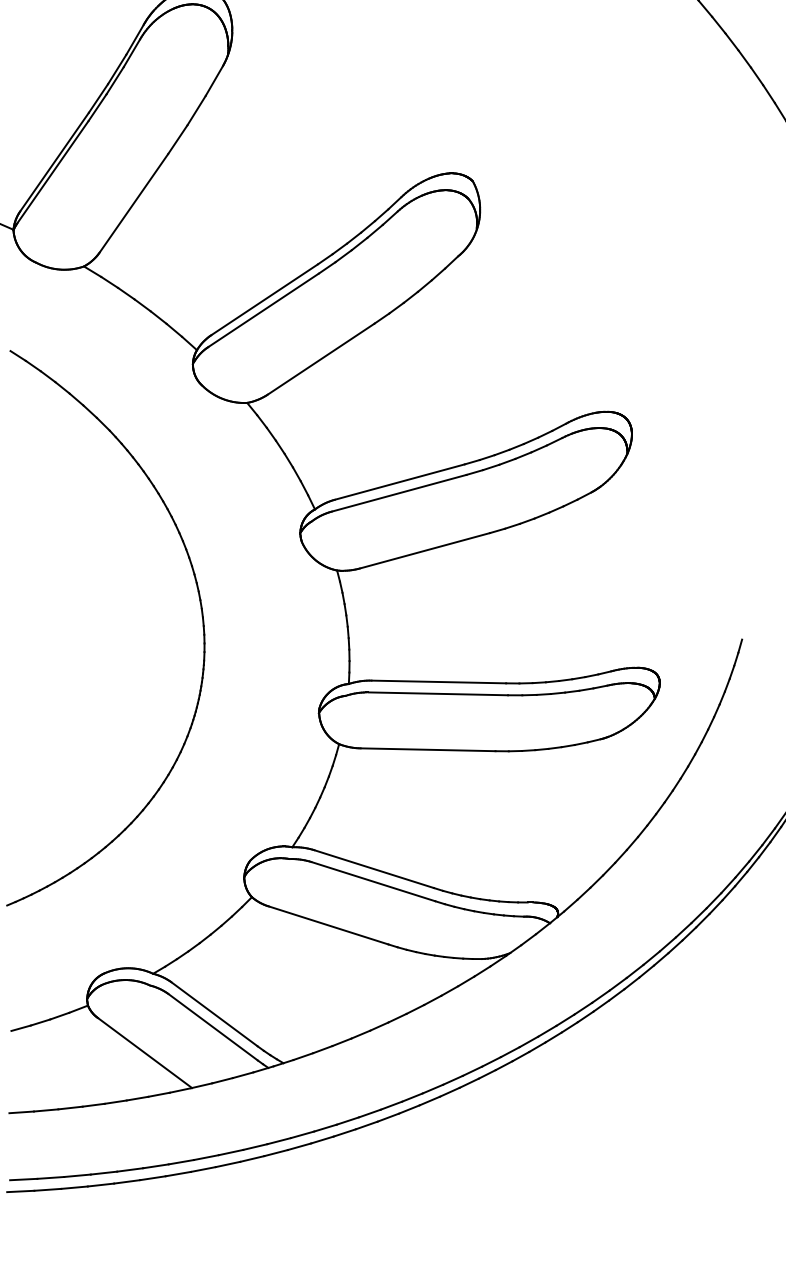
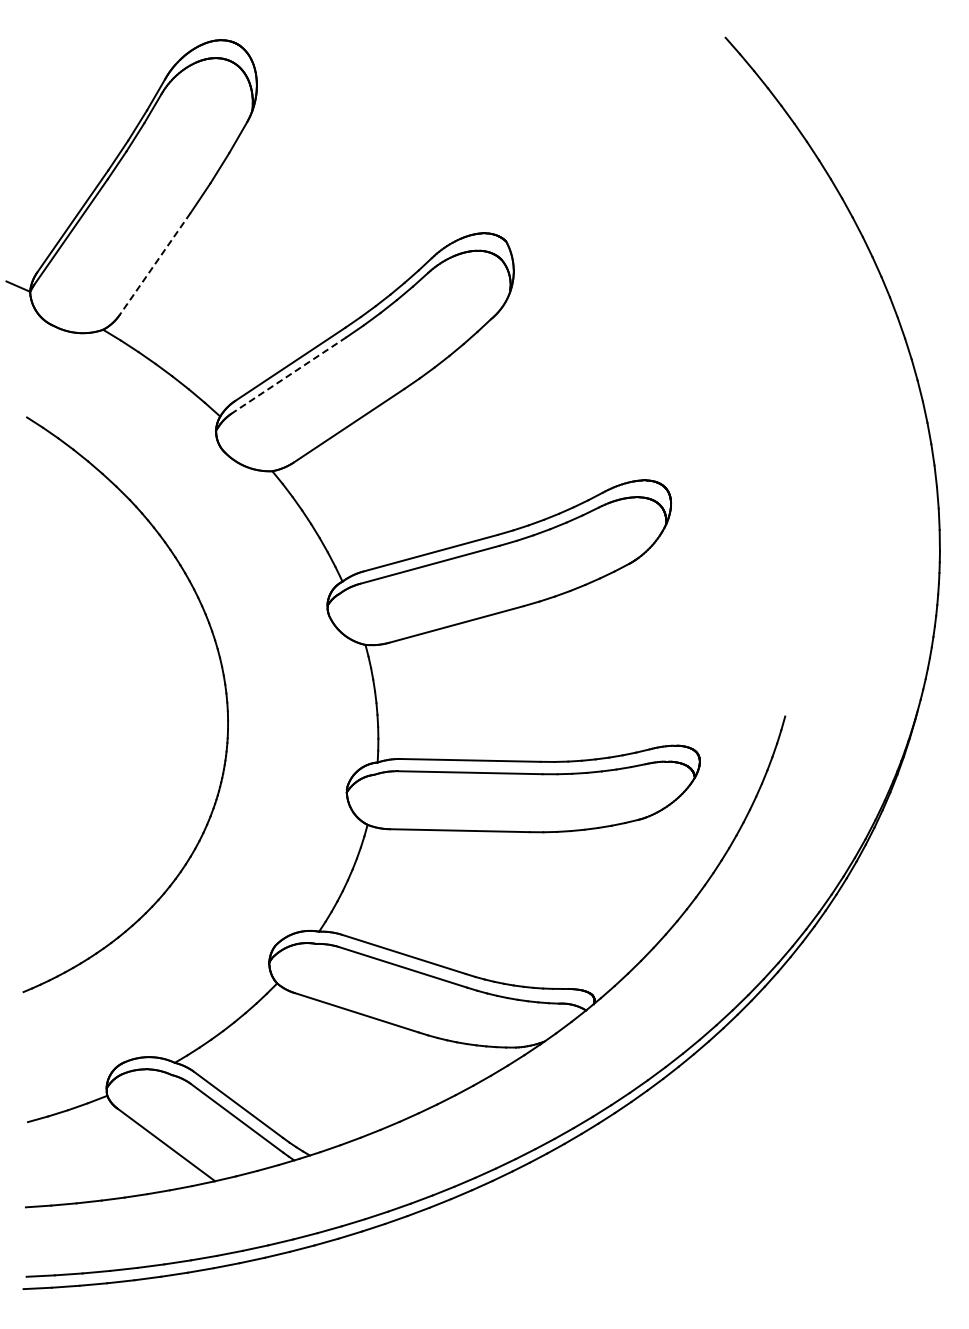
line: (133, 203) -> (154, 264), solid -> dashed
line: (263, 310) -> (289, 375), solid -> dashed

